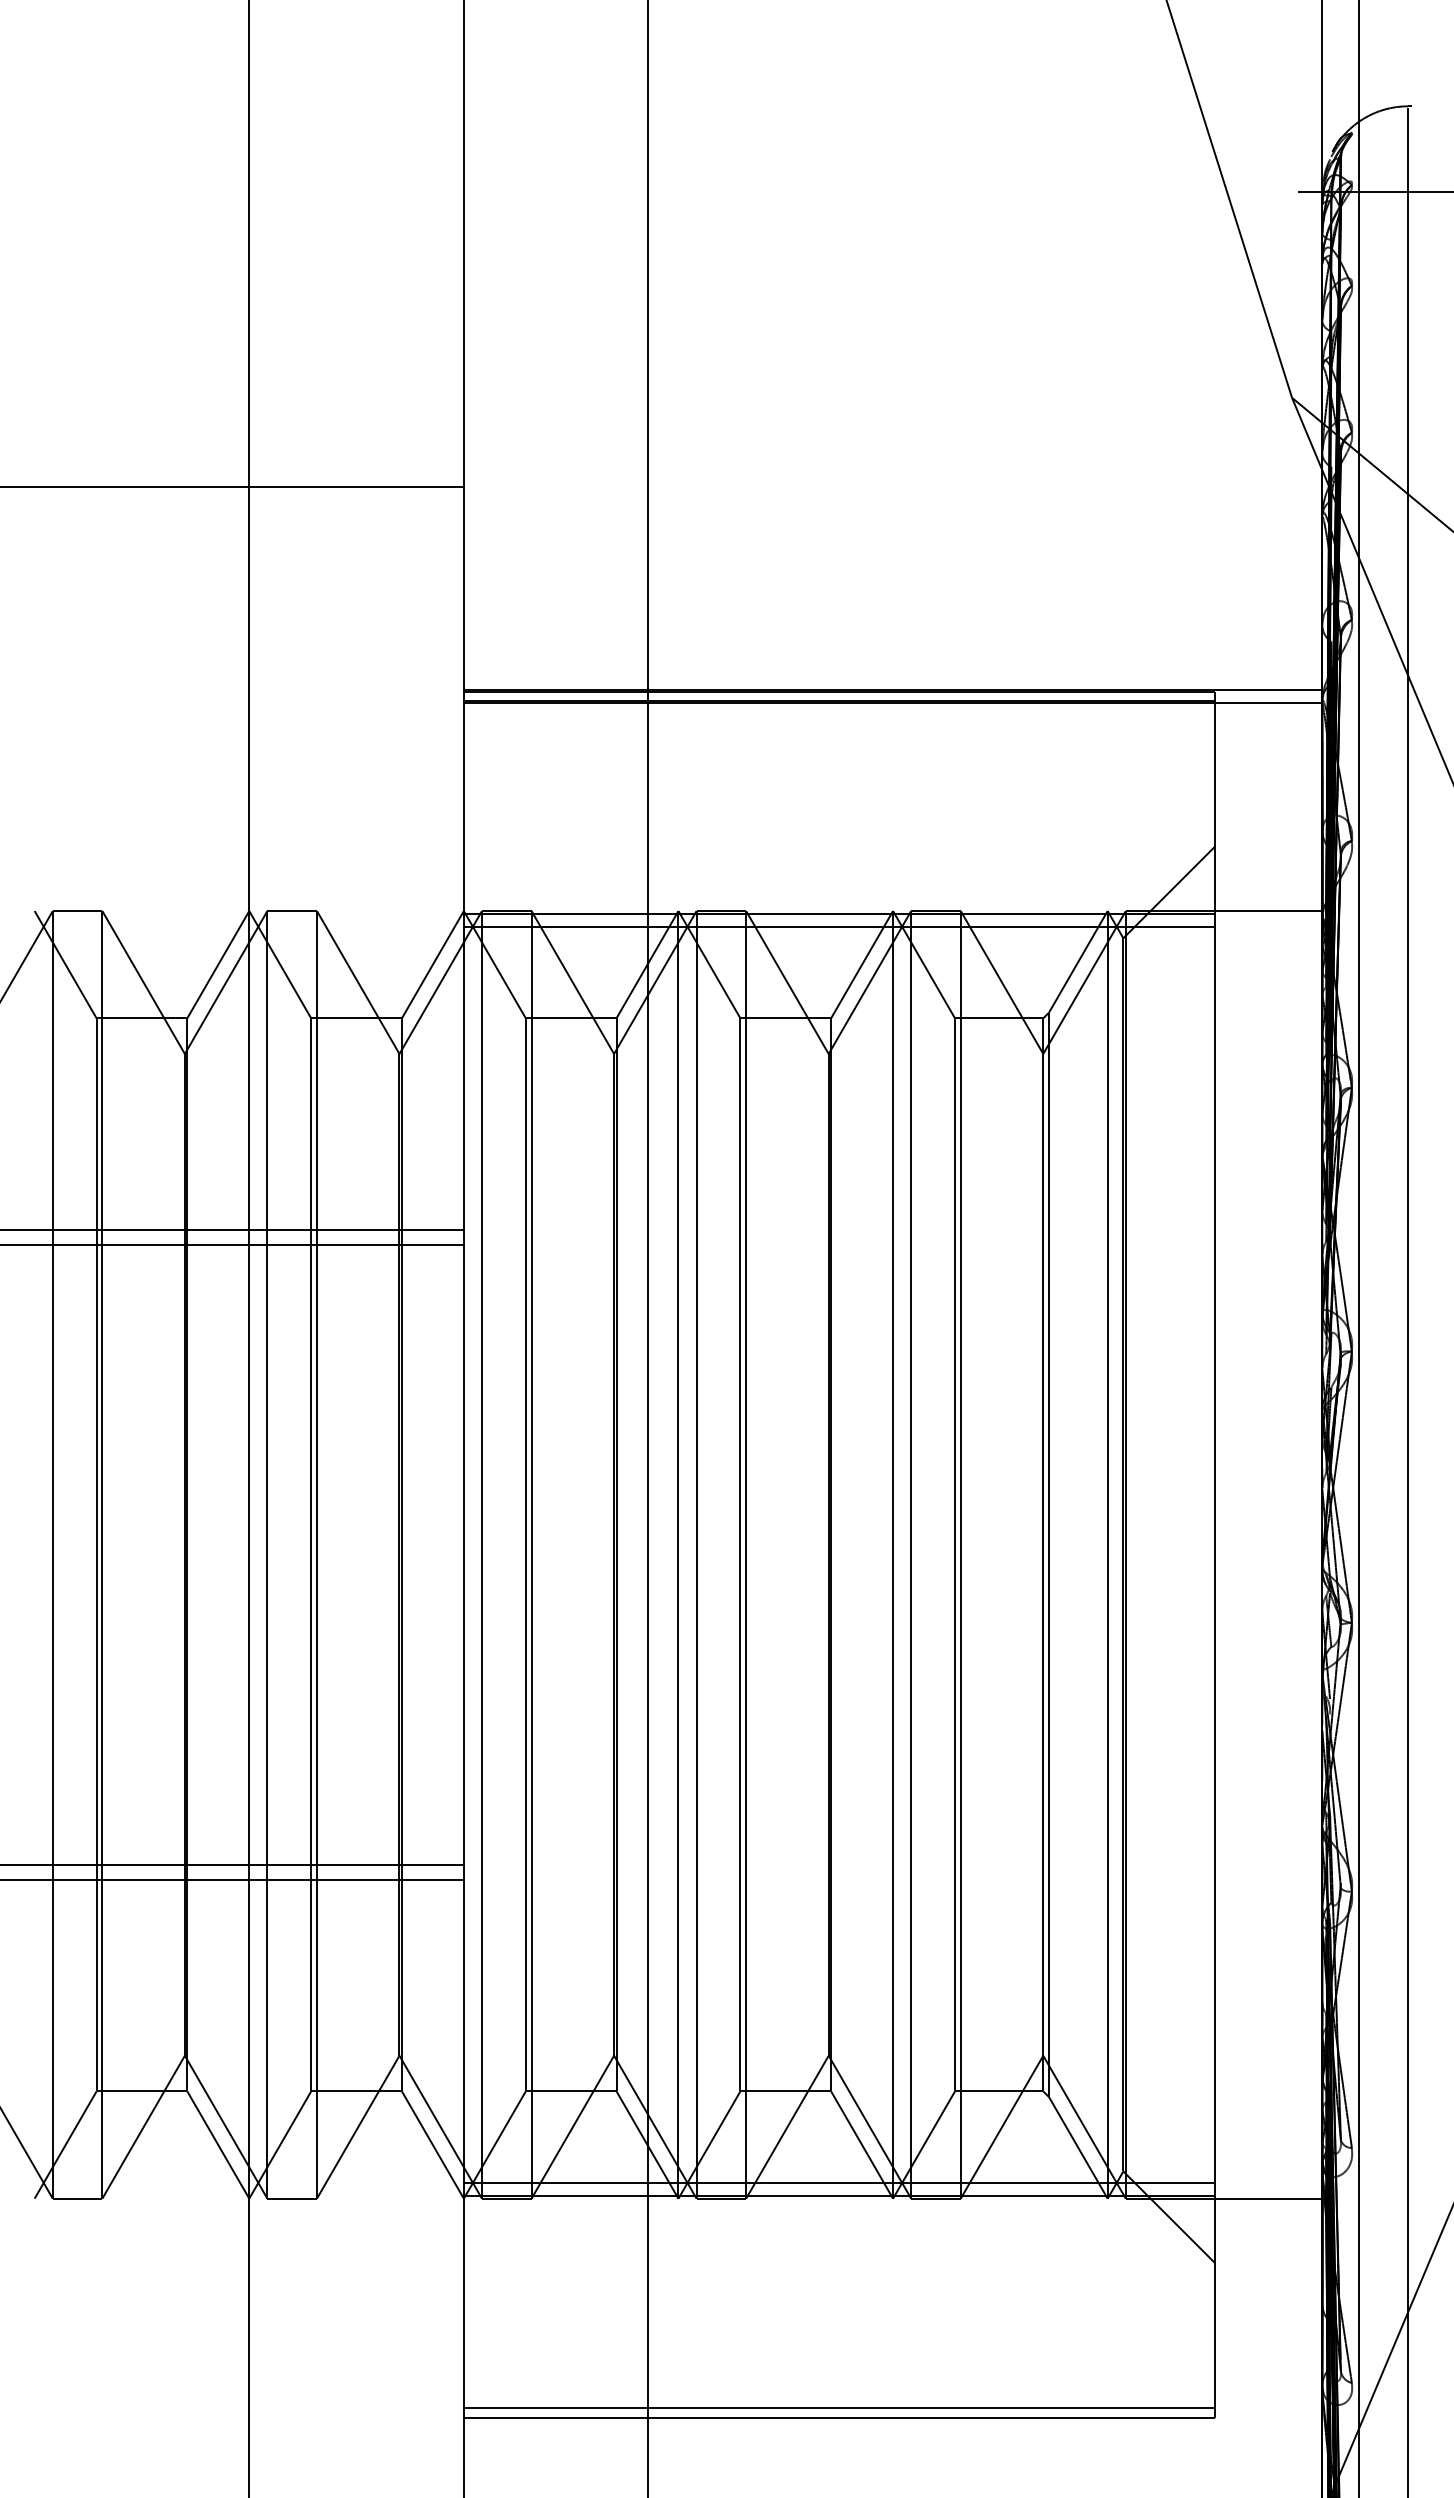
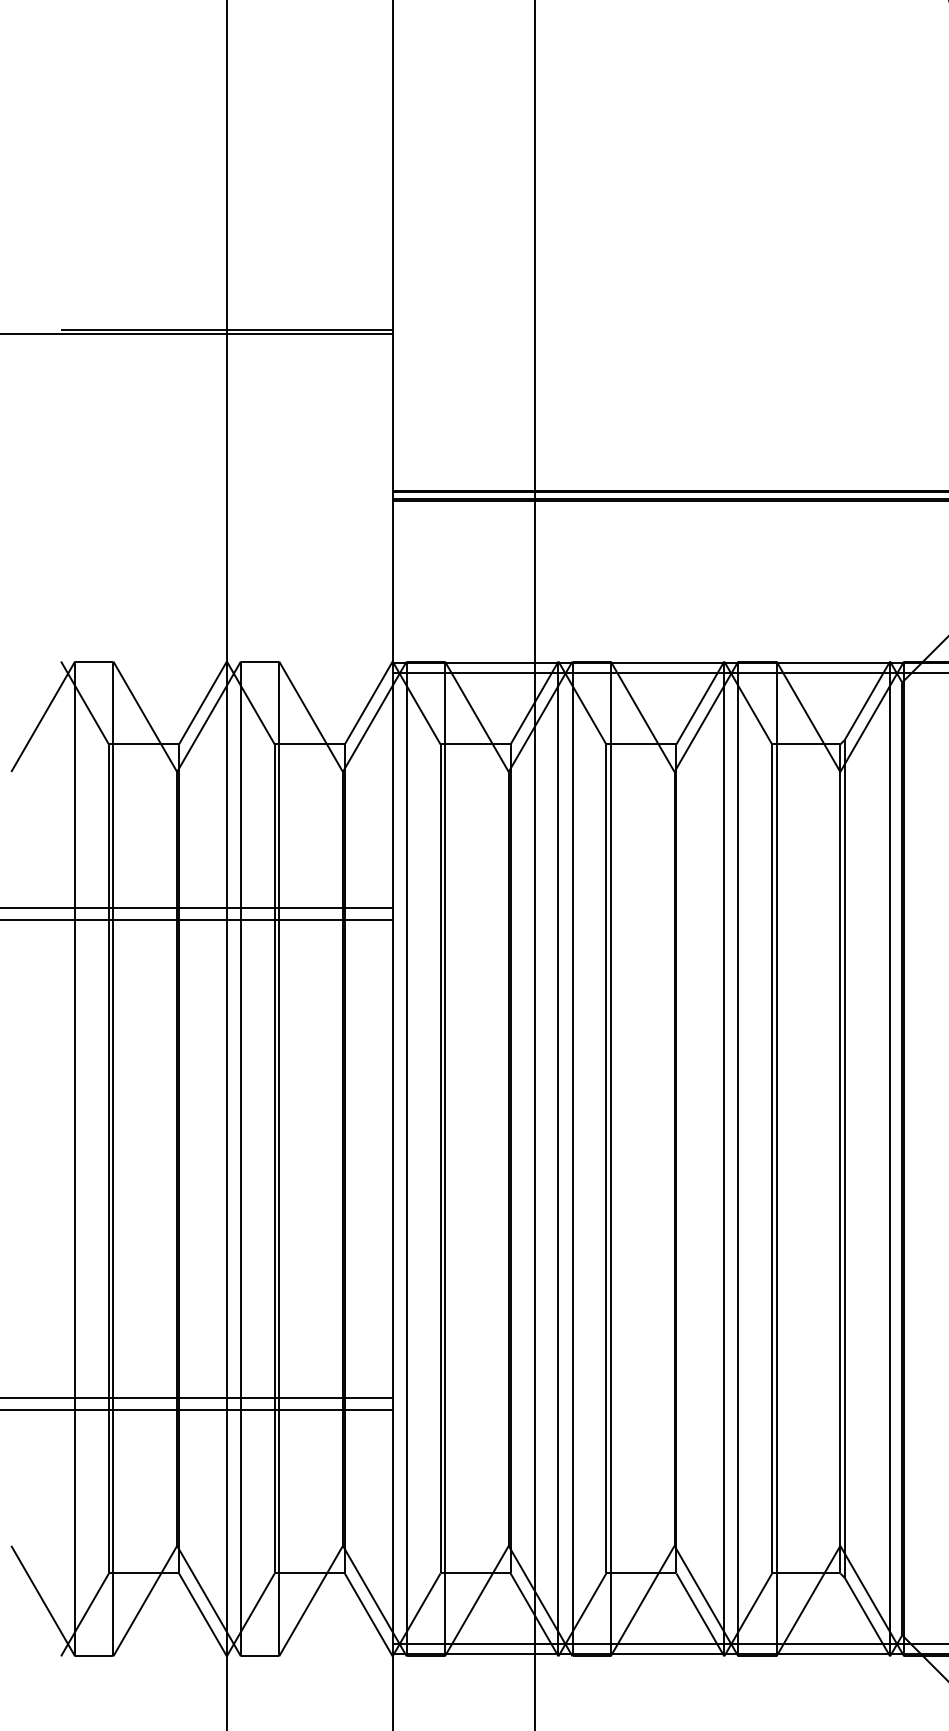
line: (248, 481) -> (226, 329), added

